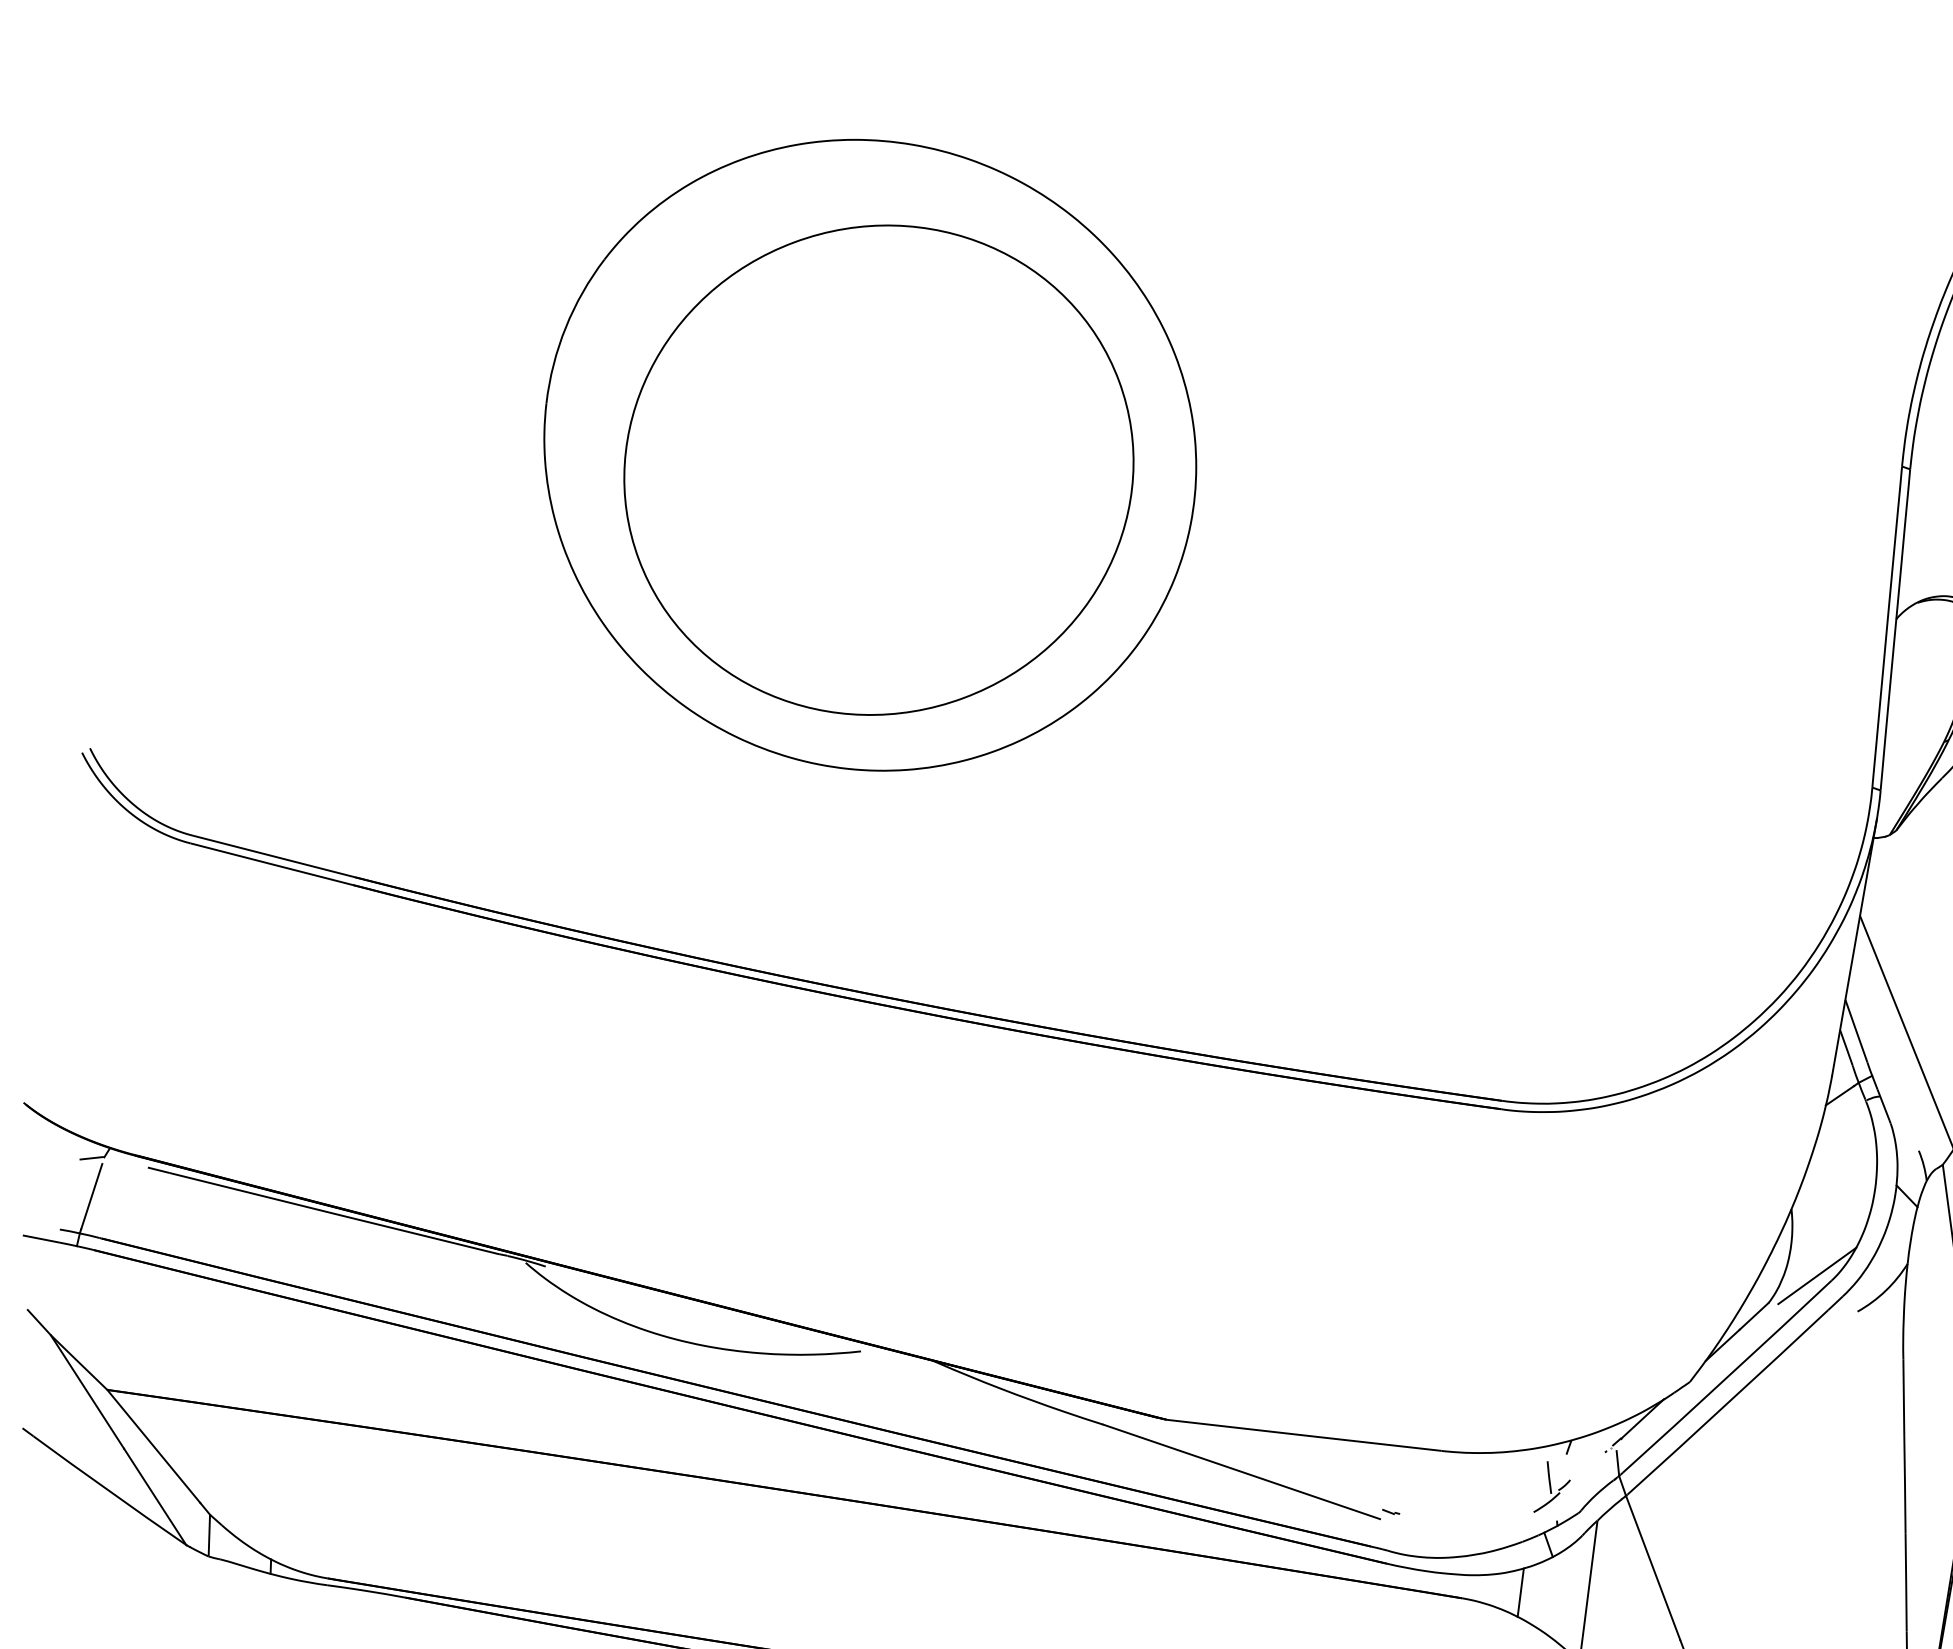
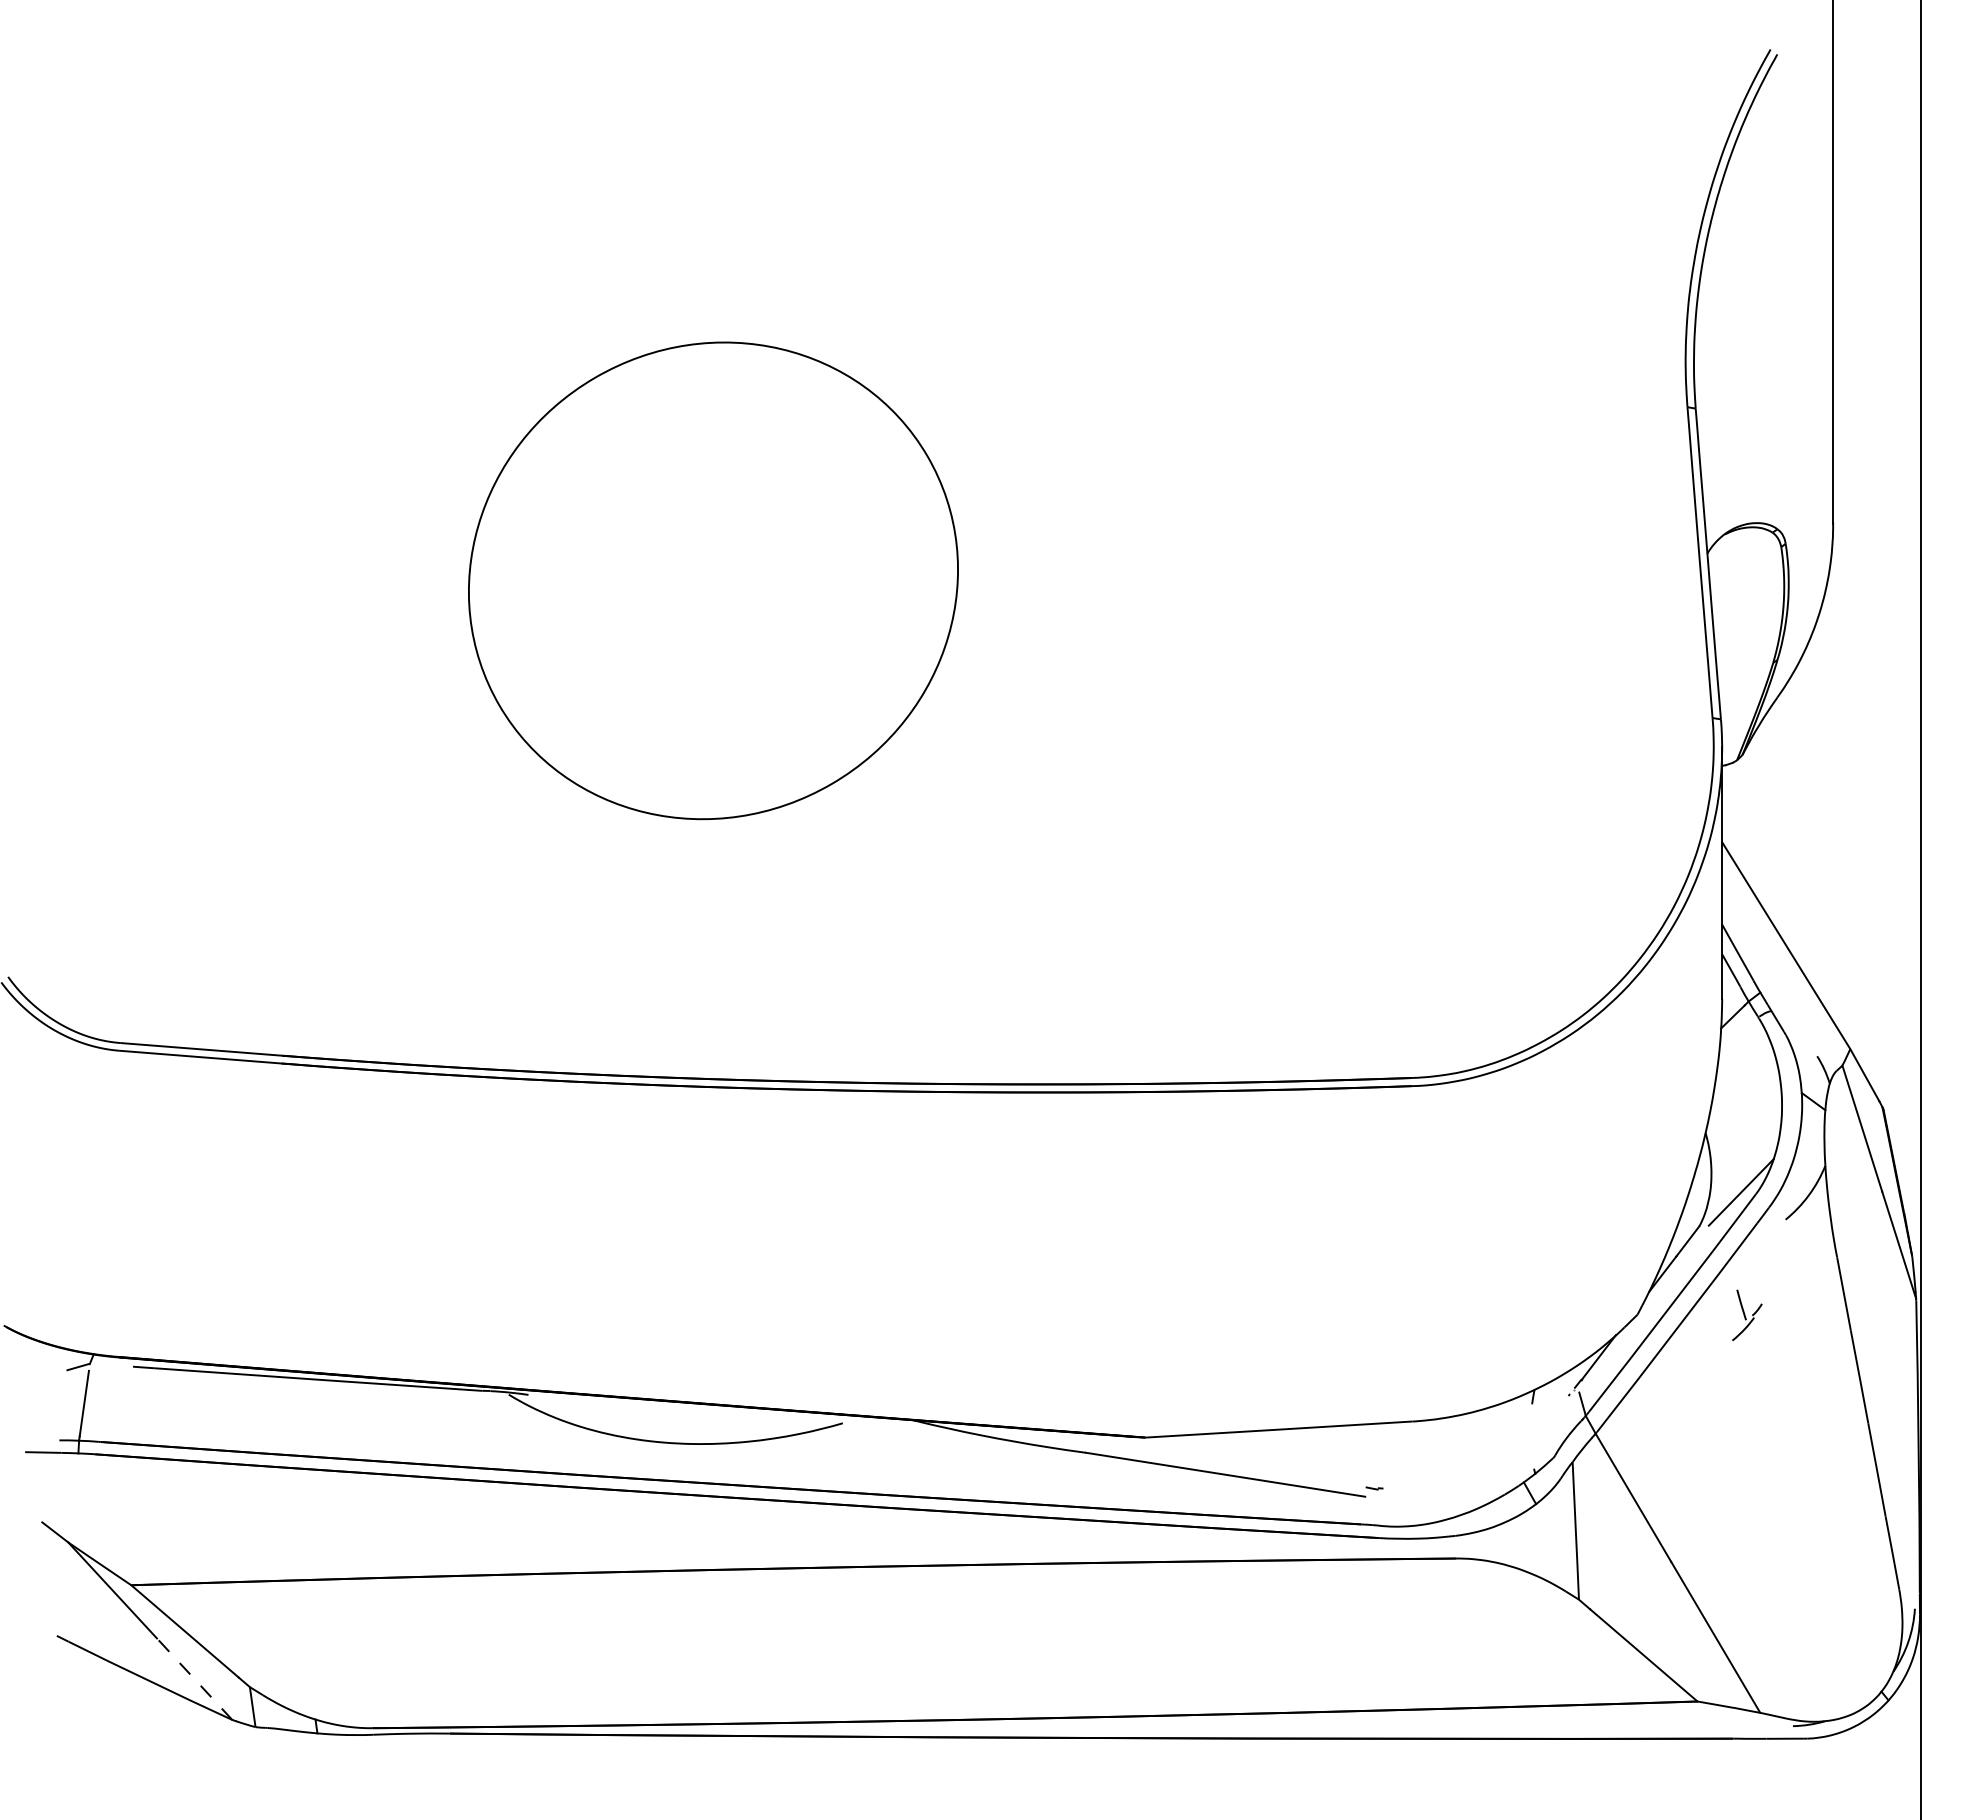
part: (869, 455) -> (702, 568), removed
part: (1553, 1489) -> (1747, 1315), moved
line: (155, 1496) -> (194, 1678), solid -> dashed
line: (1520, 1592) -> (1511, 1543), removed

